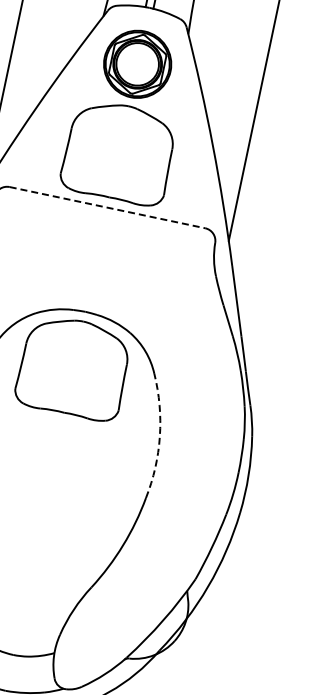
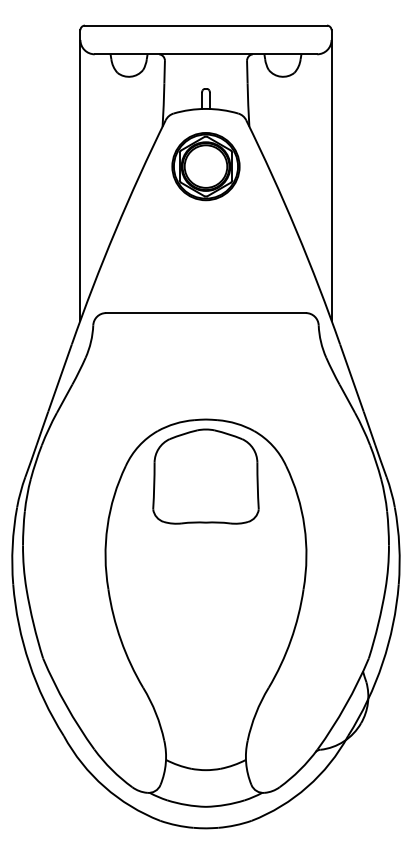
part: (118, 152) -> (205, 256), removed
line: (106, 207) -> (205, 313), dashed -> solid
arc: (159, 436) -> (304, 526), dashed -> solid

